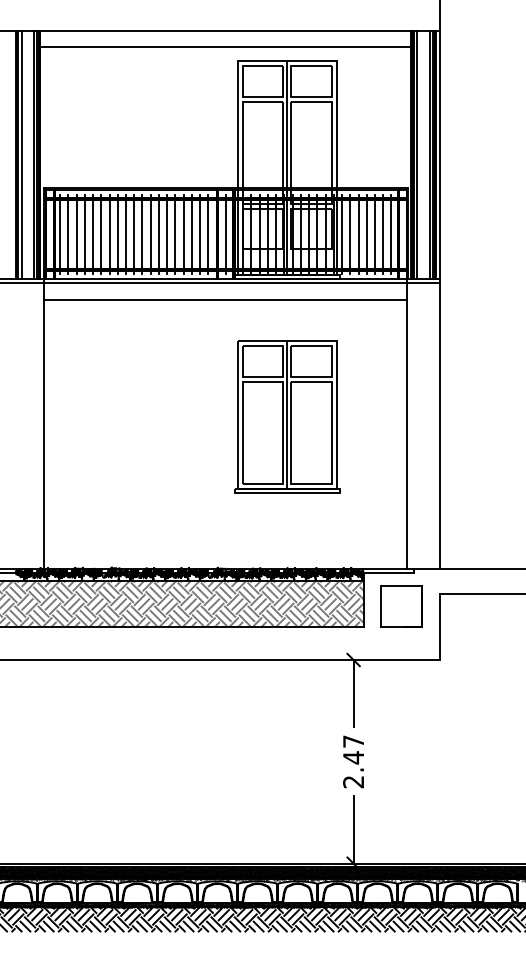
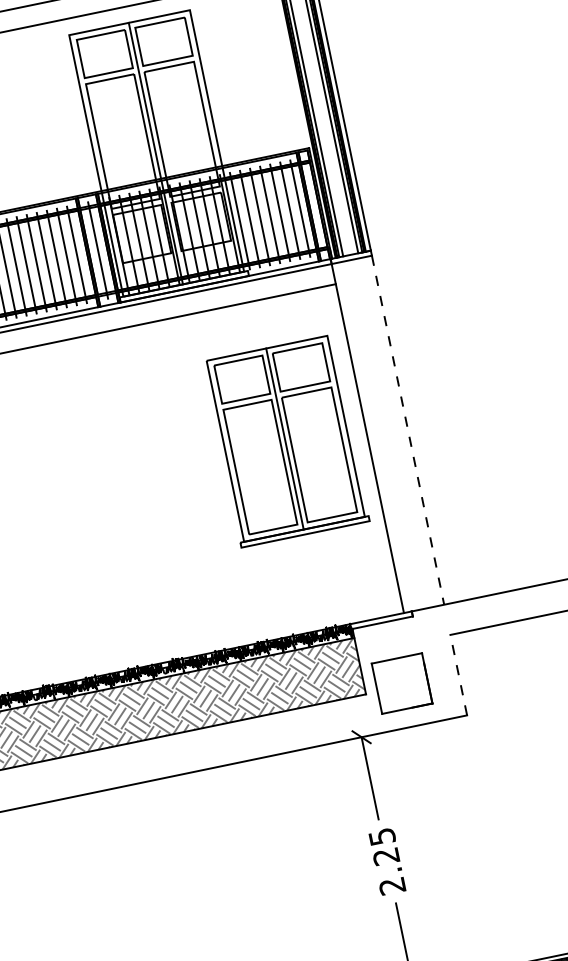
part: (287, 416) -> (285, 440), moved
line: (440, 426) -> (408, 430), solid -> dashed
part: (401, 606) -> (402, 683), moved
line: (440, 627) -> (459, 675), solid -> dashed
text: (353, 749) -> (384, 846), 2.47 -> 2.25

